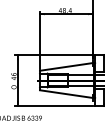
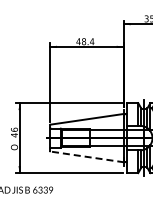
line: (66, 93) -> (87, 156), solid -> dashed

